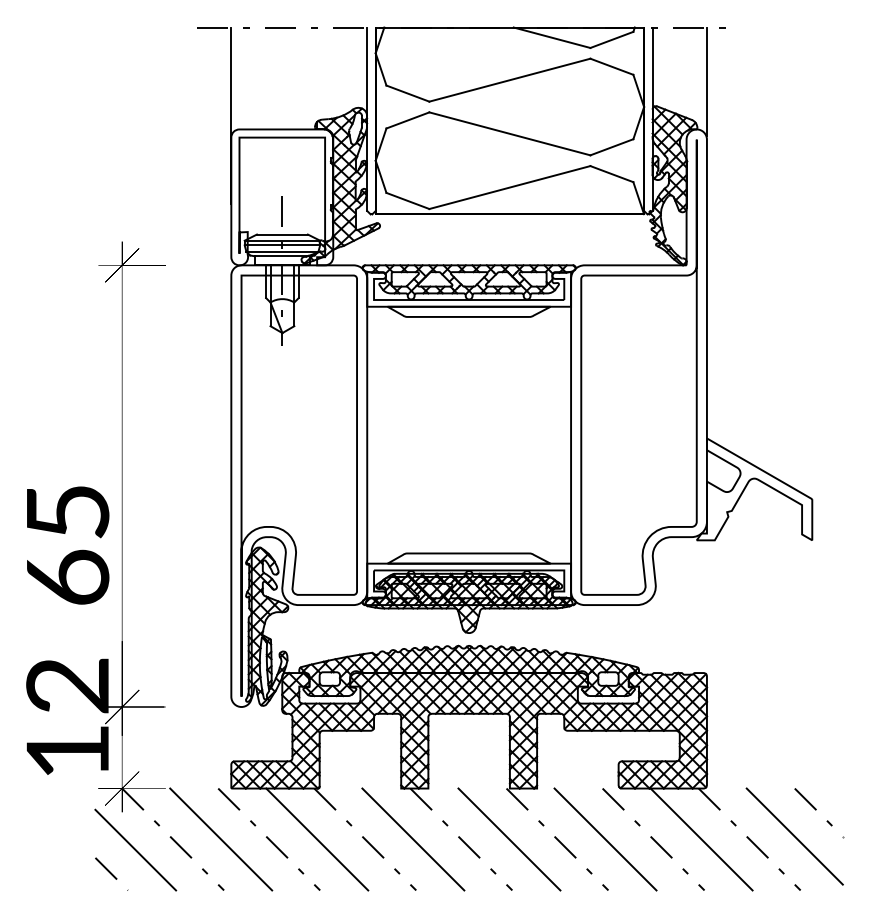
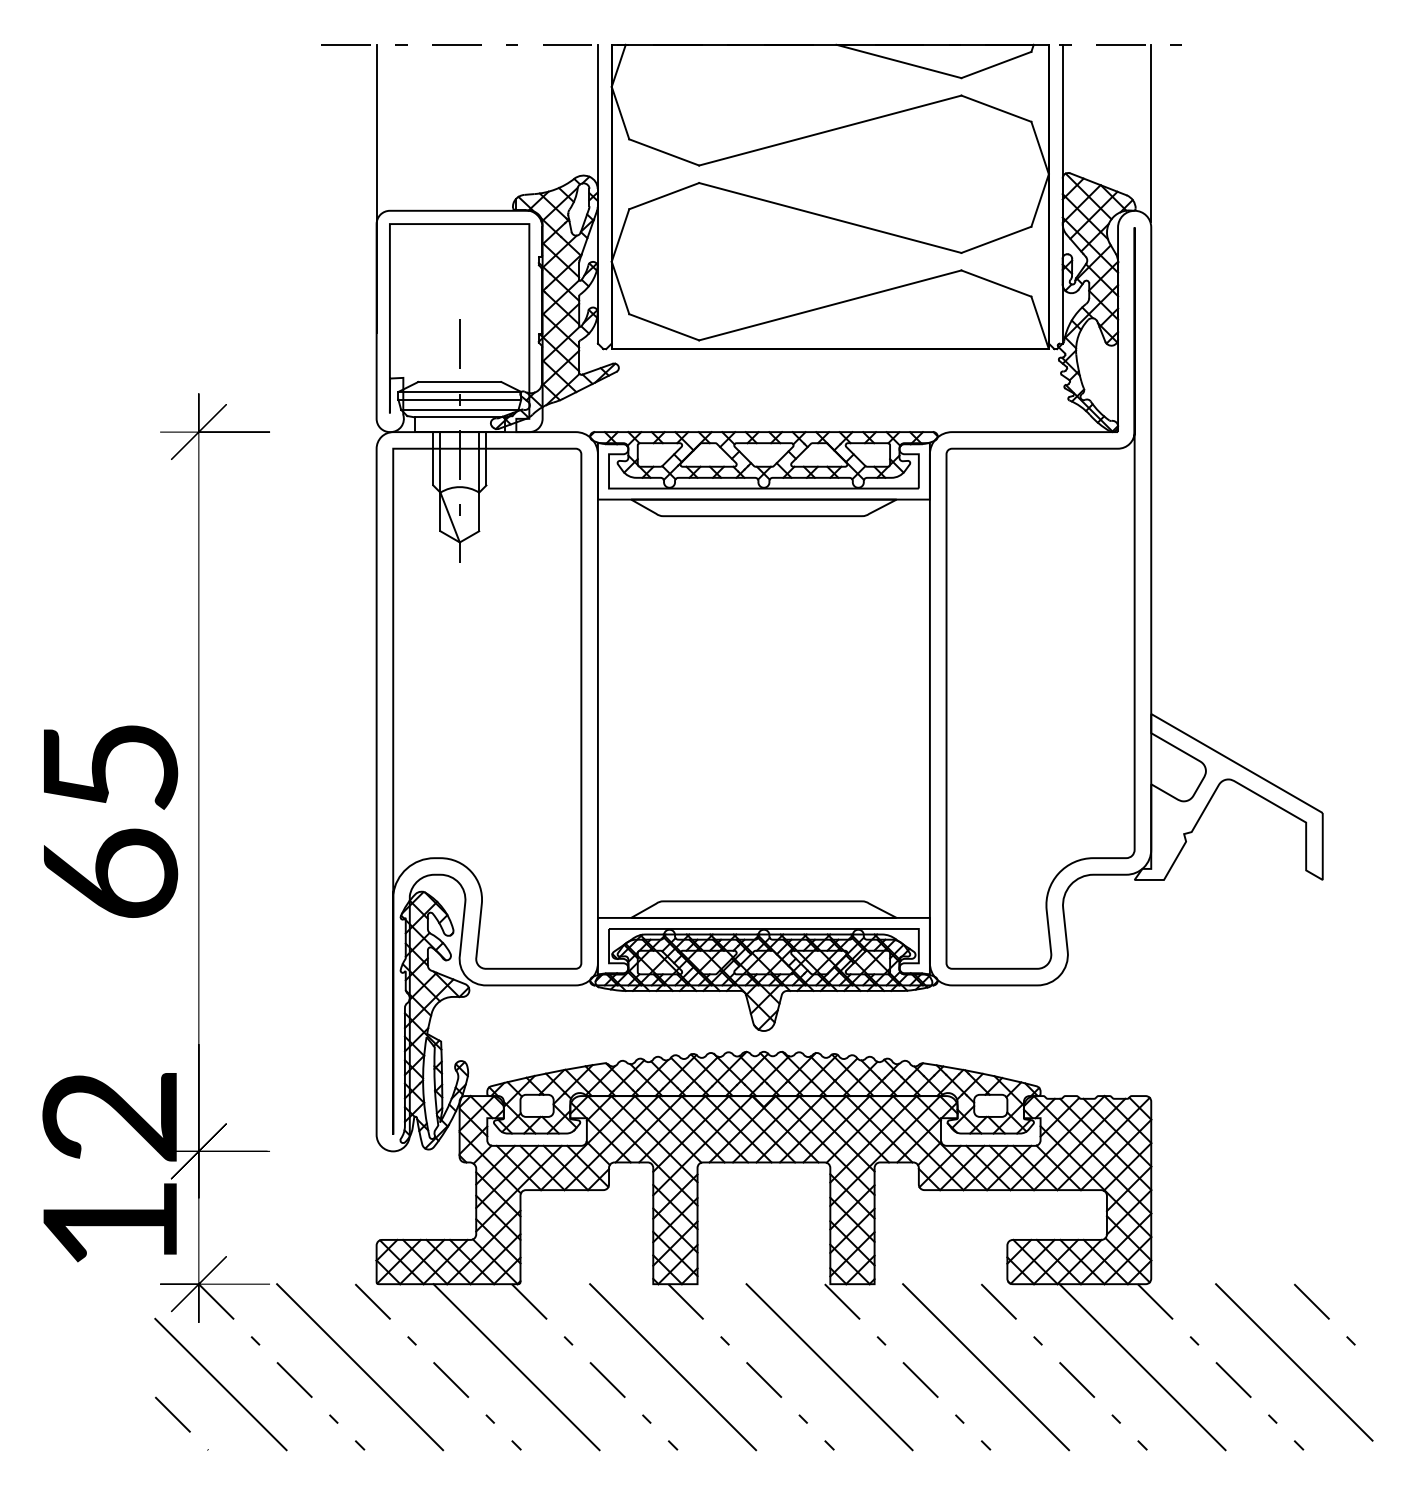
text: (68, 545) -> (111, 821), moved

